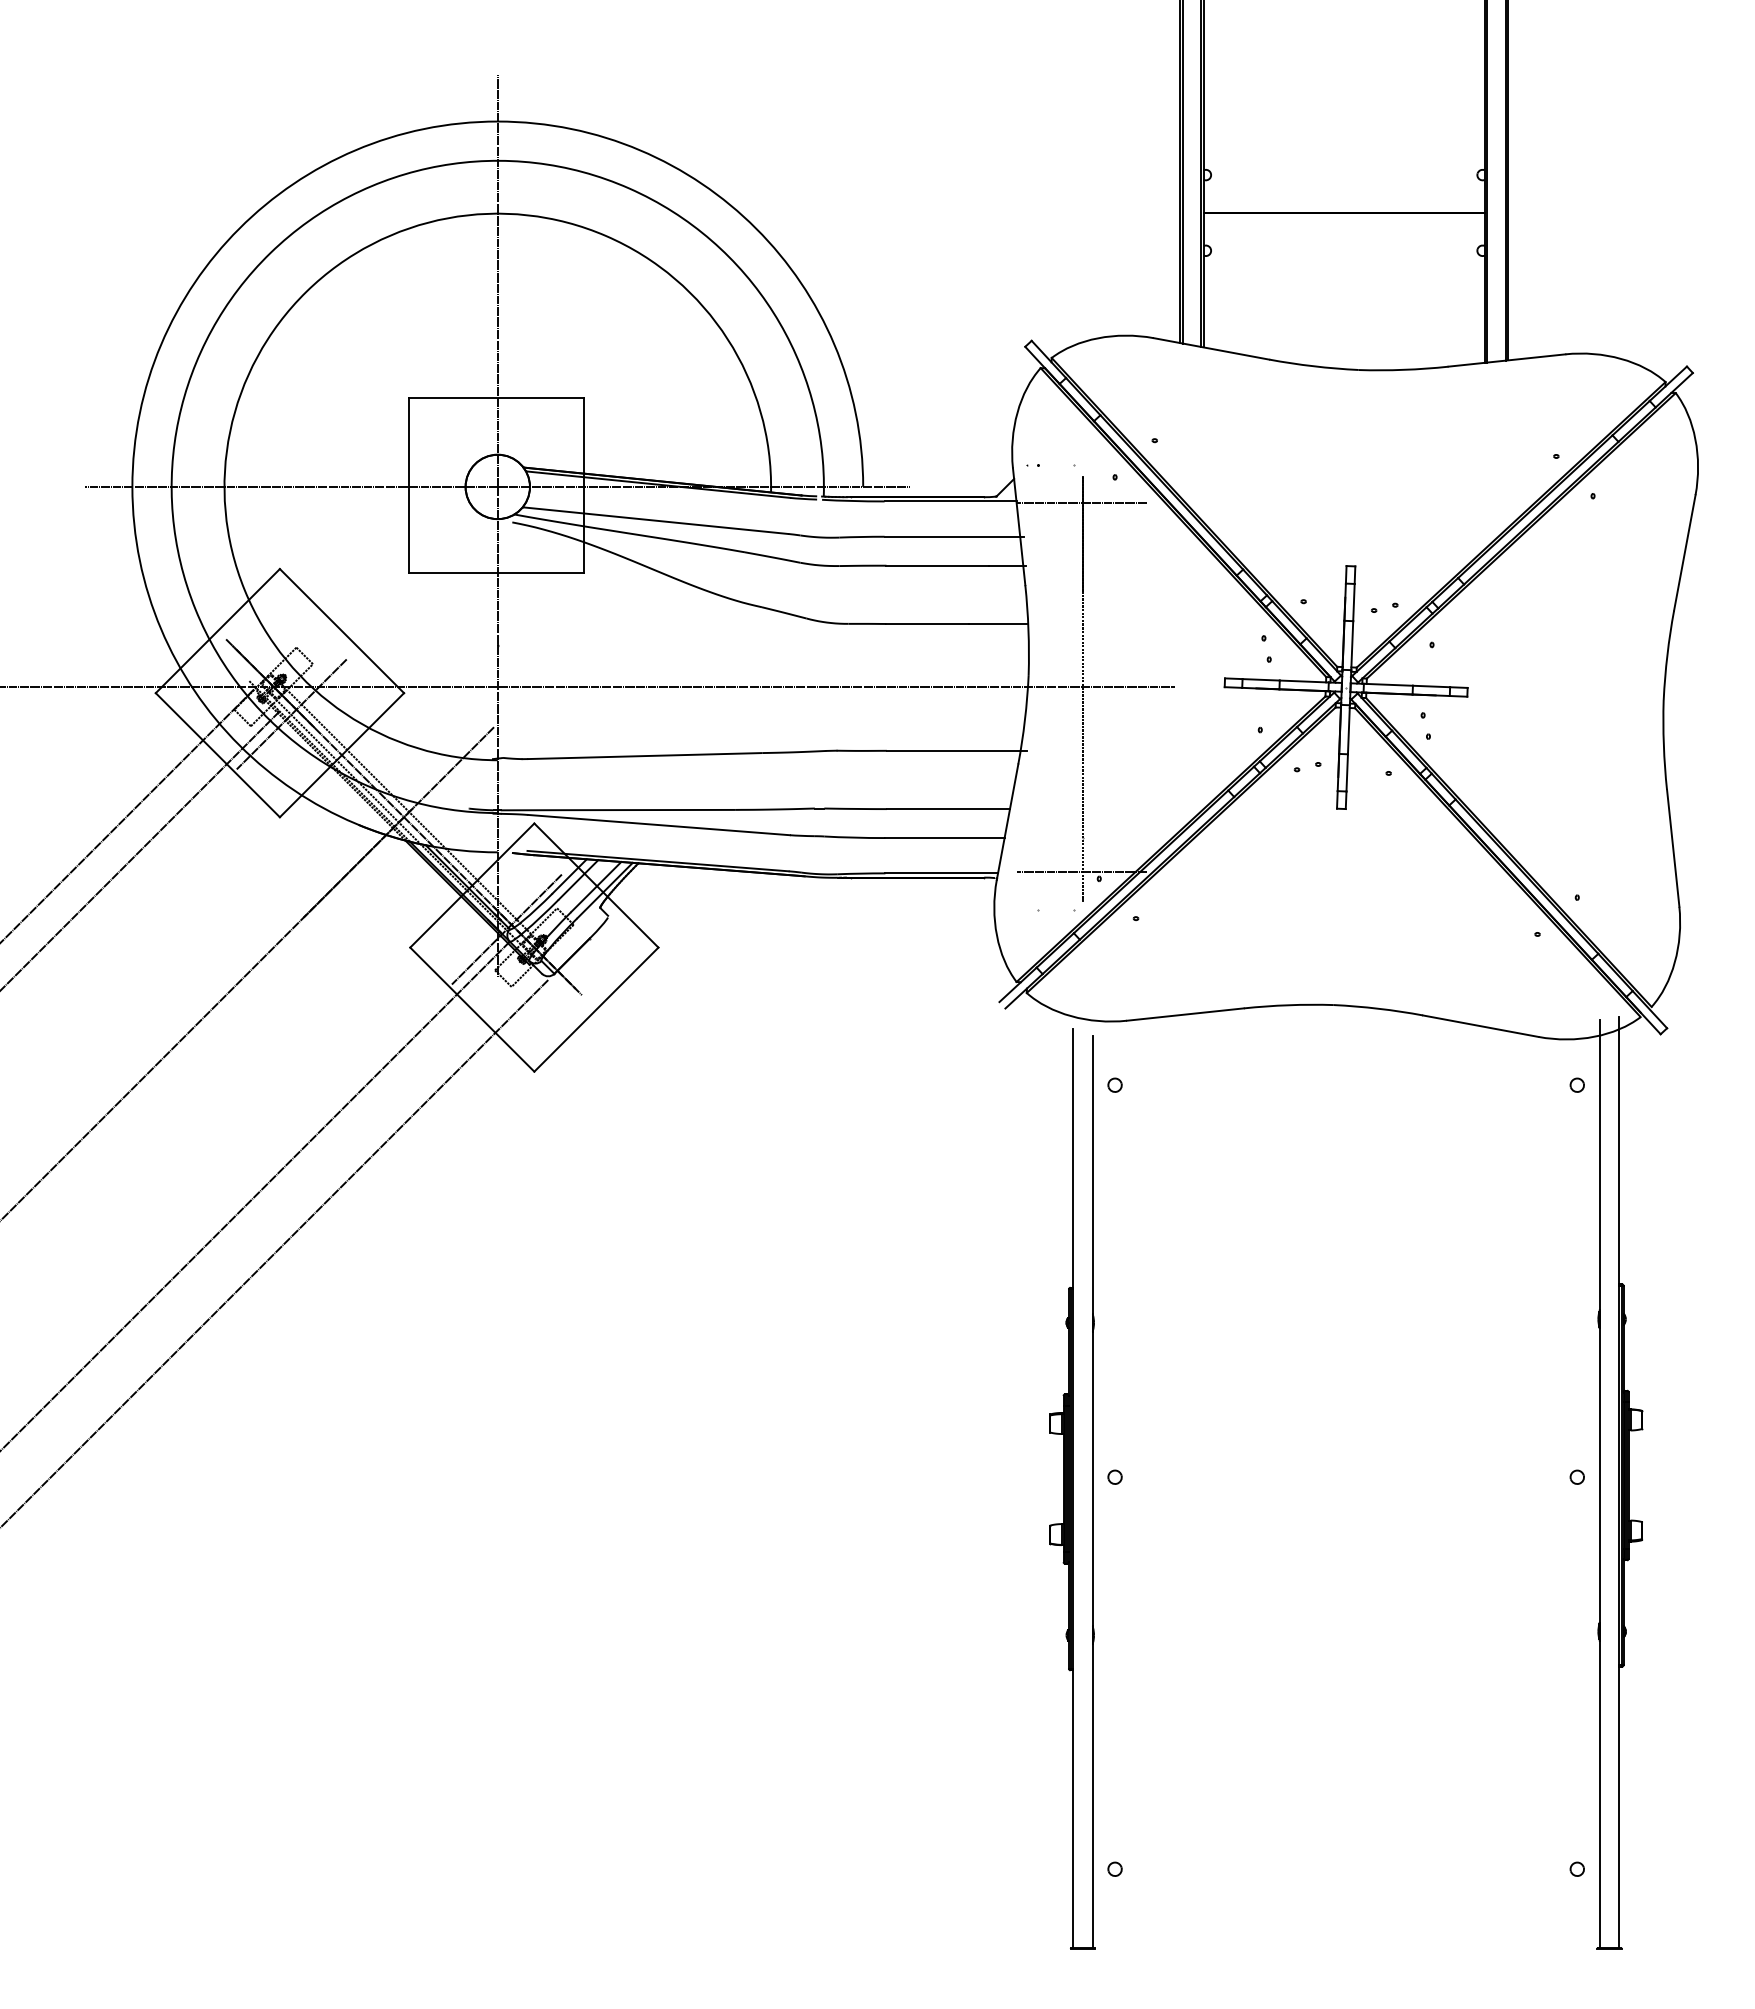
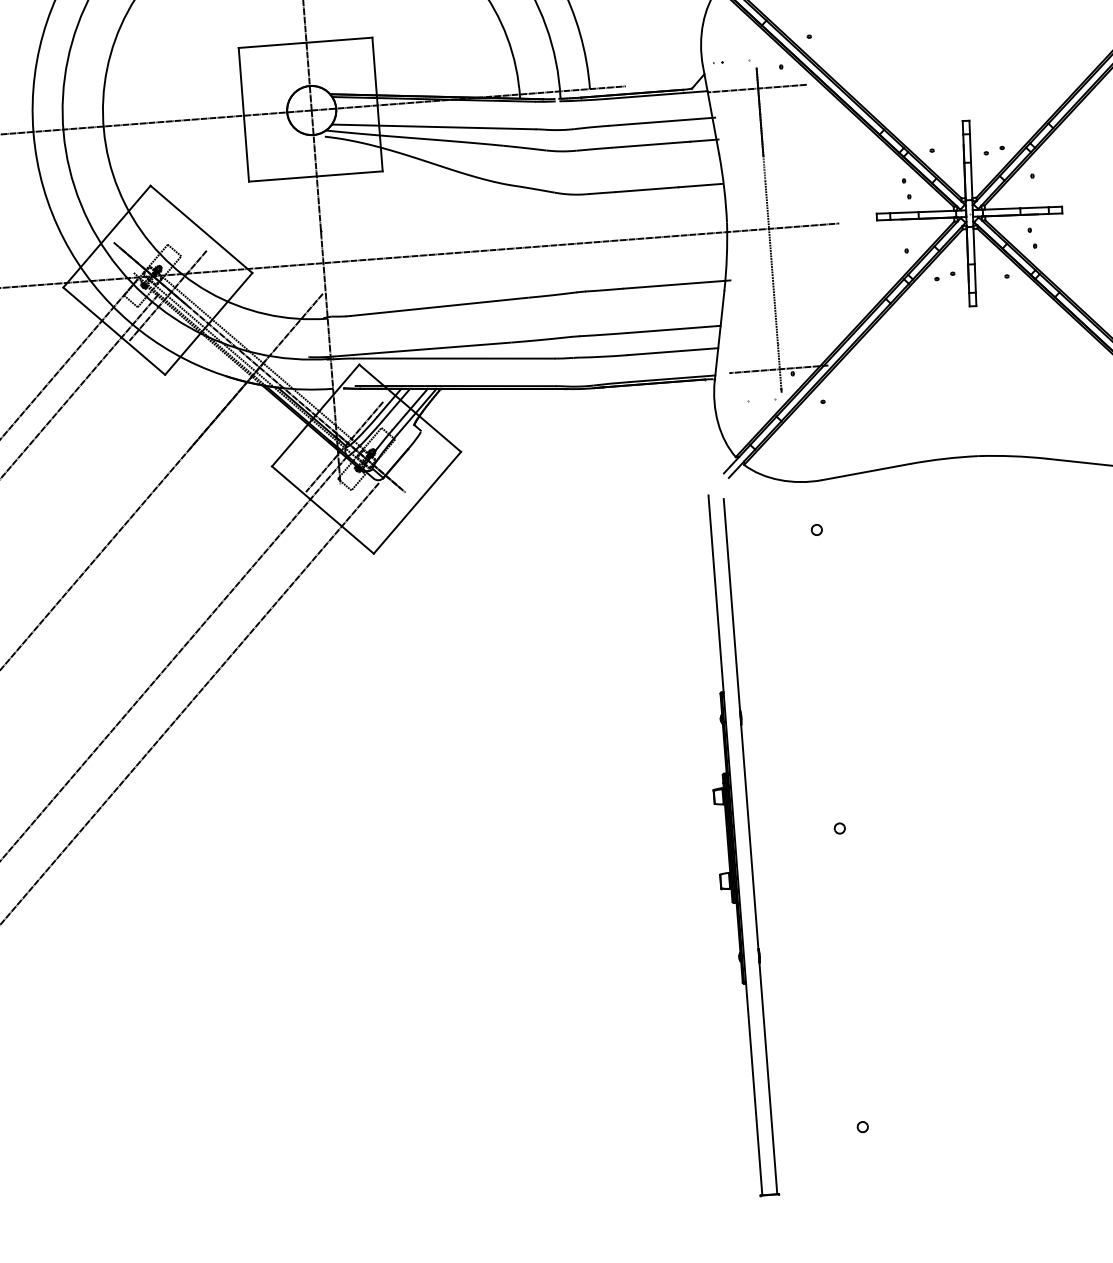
part: (1072, 1488) -> (734, 845), moved

